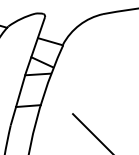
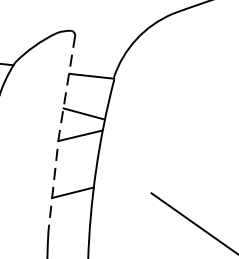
line: (26, 71) -> (59, 134), solid -> dashed

